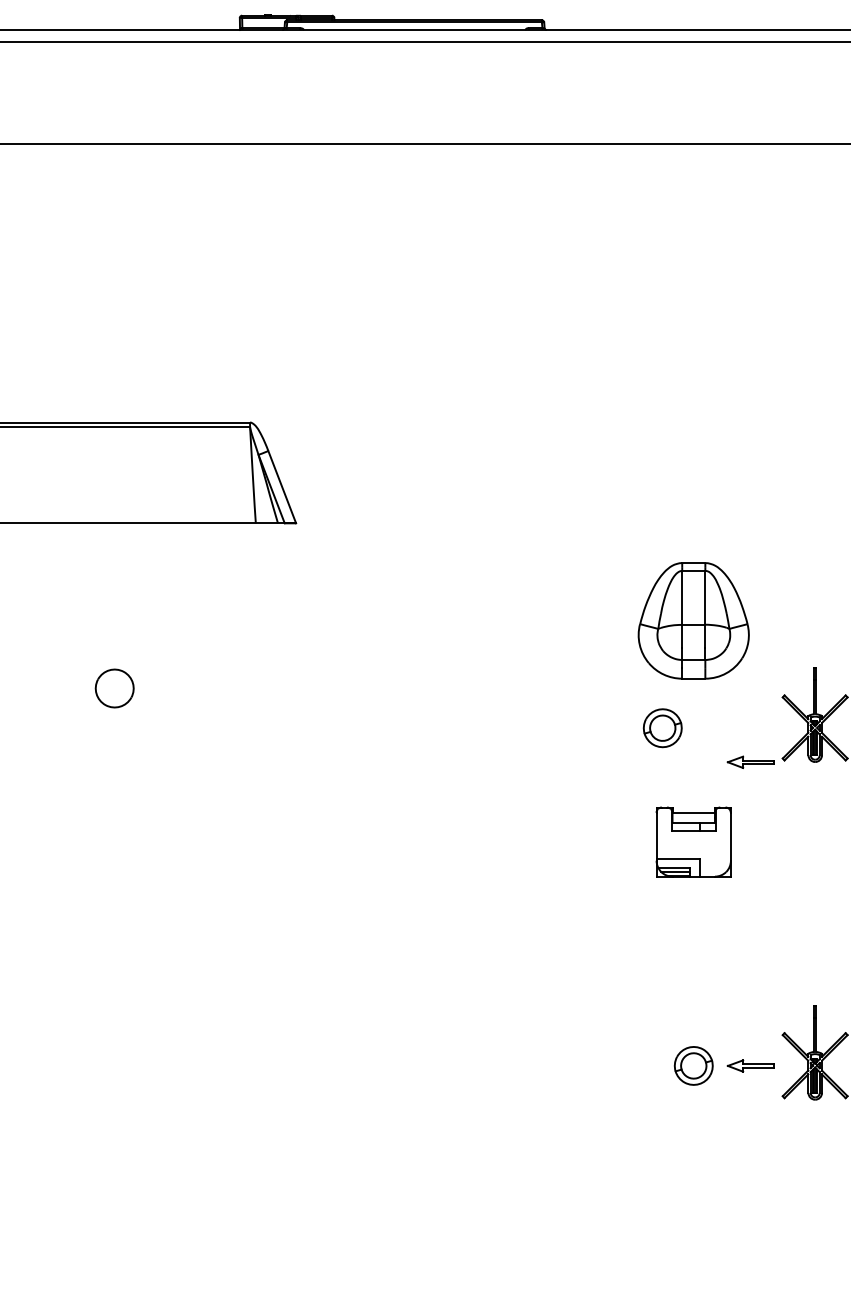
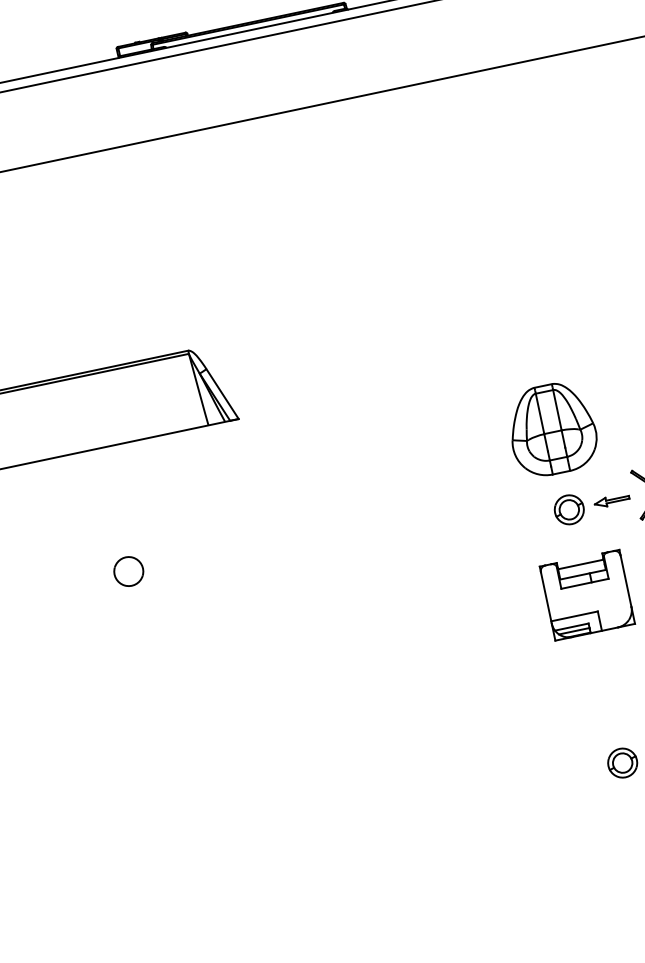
part: (662, 728) -> (569, 510), moved
part: (750, 761) -> (611, 500), moved
part: (693, 841) -> (587, 594), size x1.43

